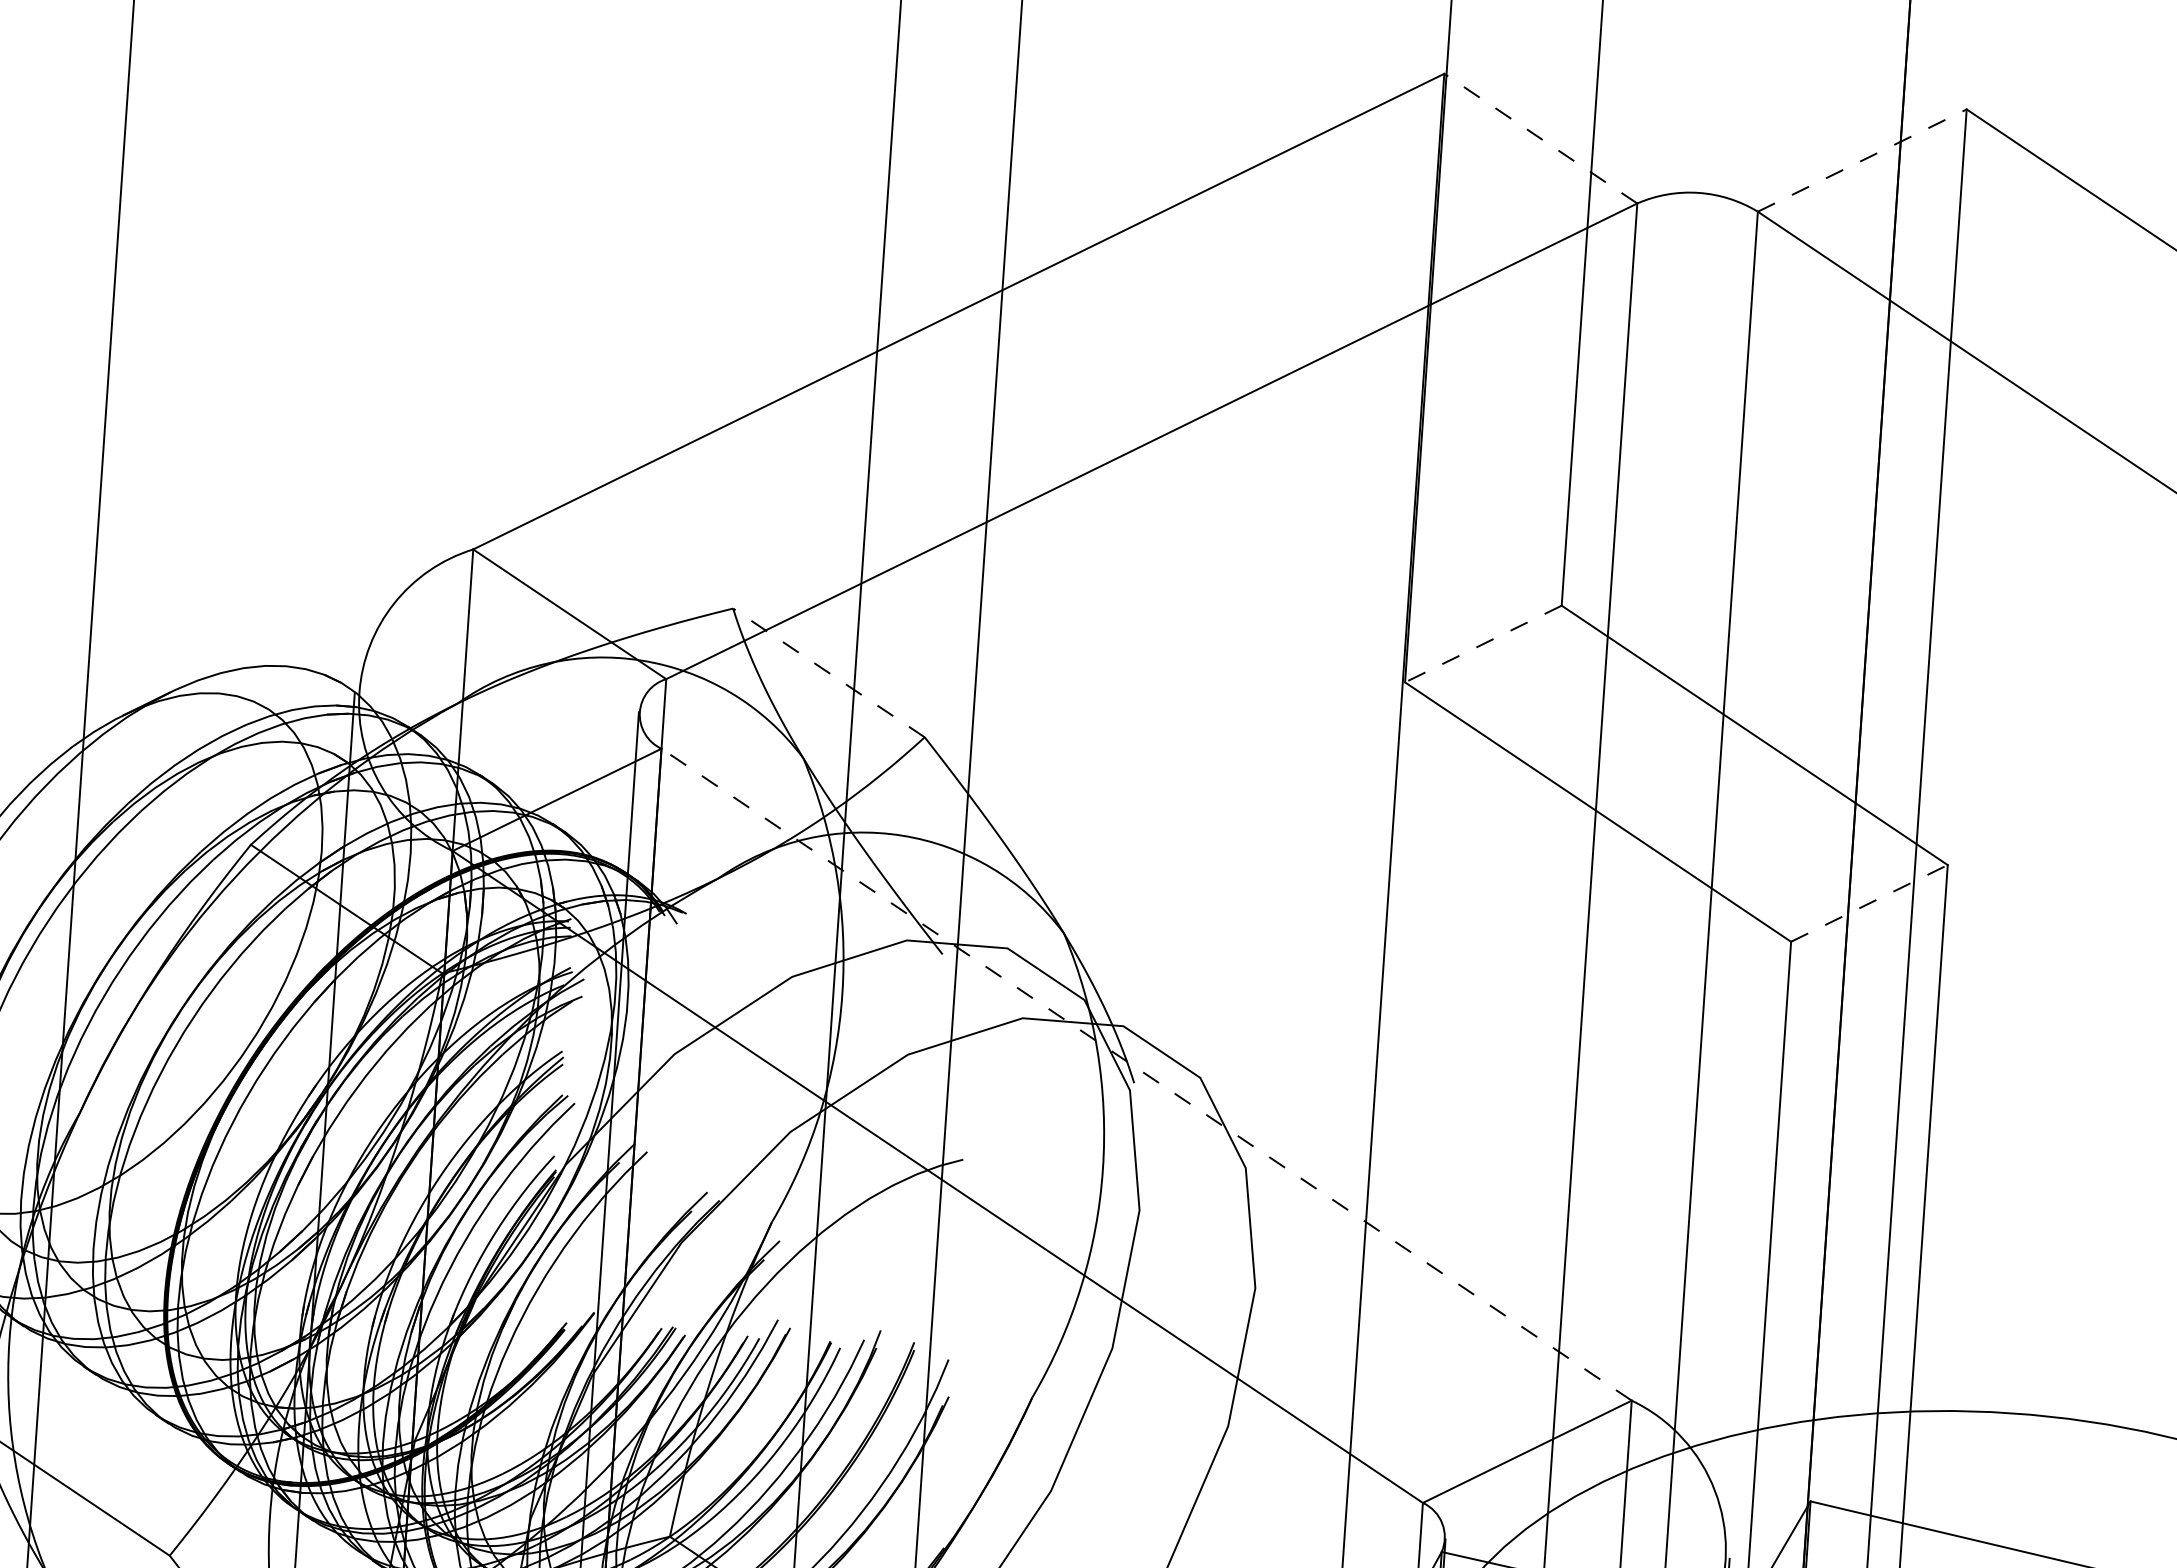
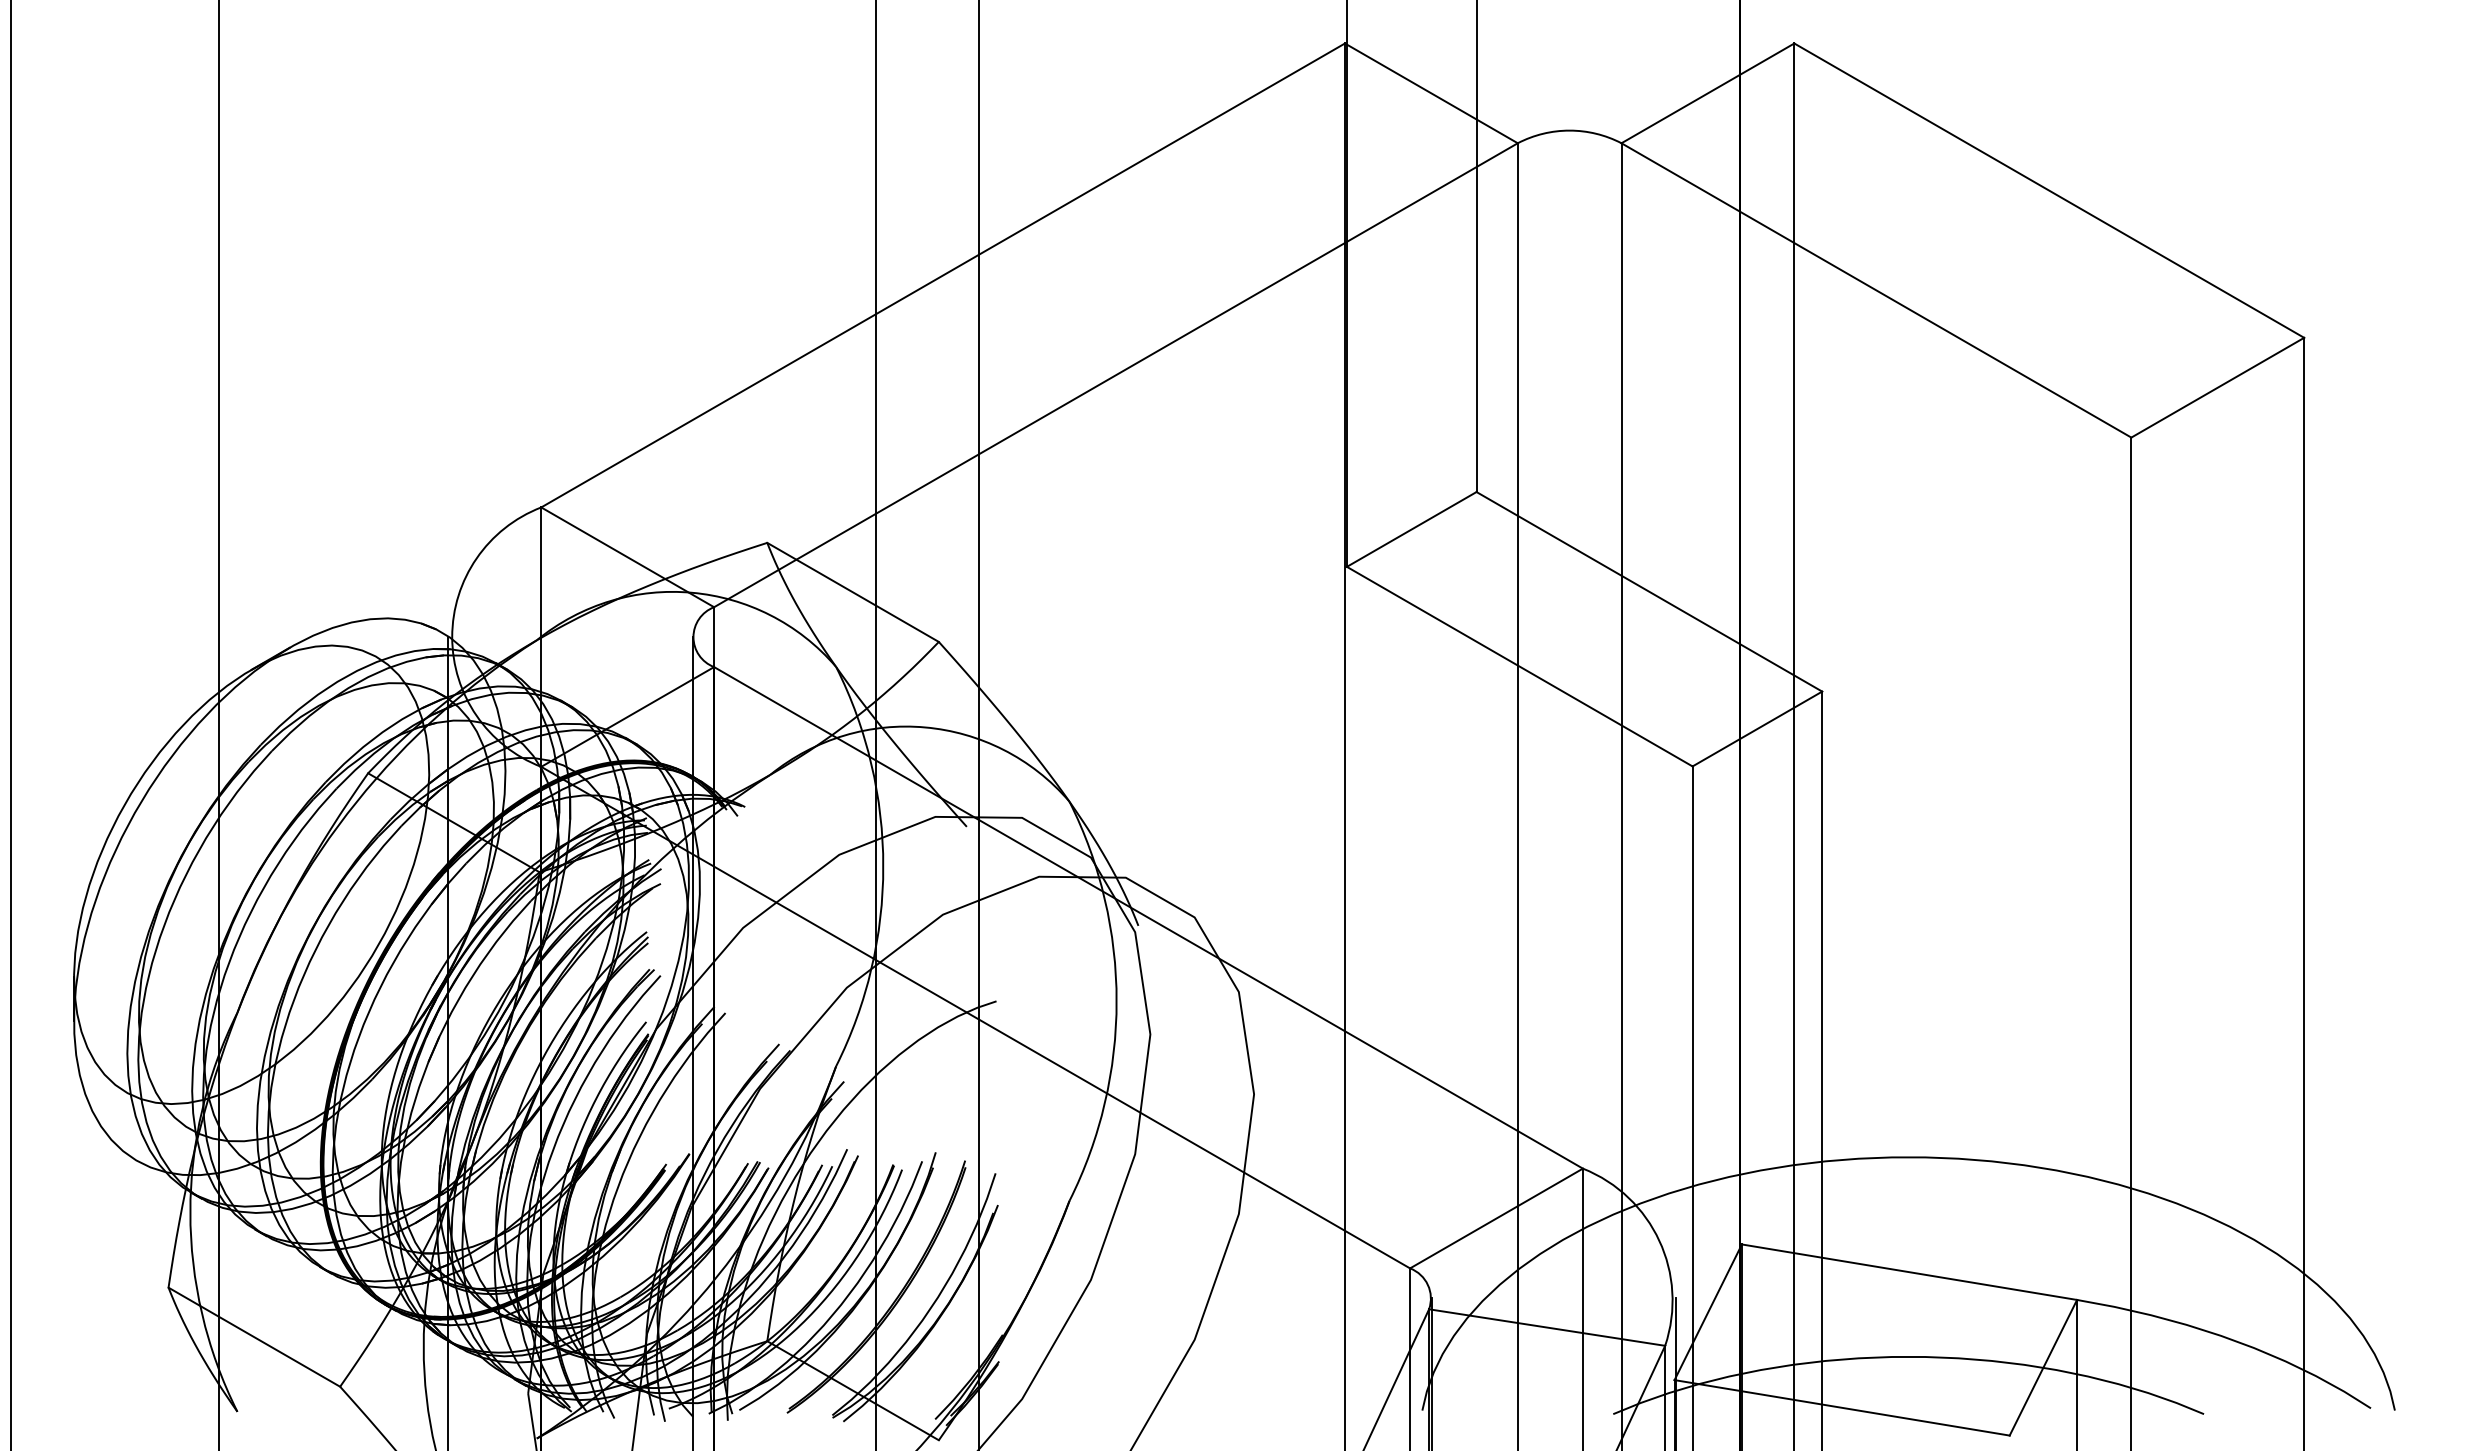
line: (1540, 138) -> (1431, 93), dashed -> solid
line: (1861, 160) -> (1707, 93), dashed -> solid
line: (1483, 644) -> (1411, 529), dashed -> solid
line: (828, 673) -> (852, 592), dashed -> solid
line: (1869, 904) -> (1757, 729), dashed -> solid
line: (1146, 1074) -> (1148, 917), dashed -> solid

